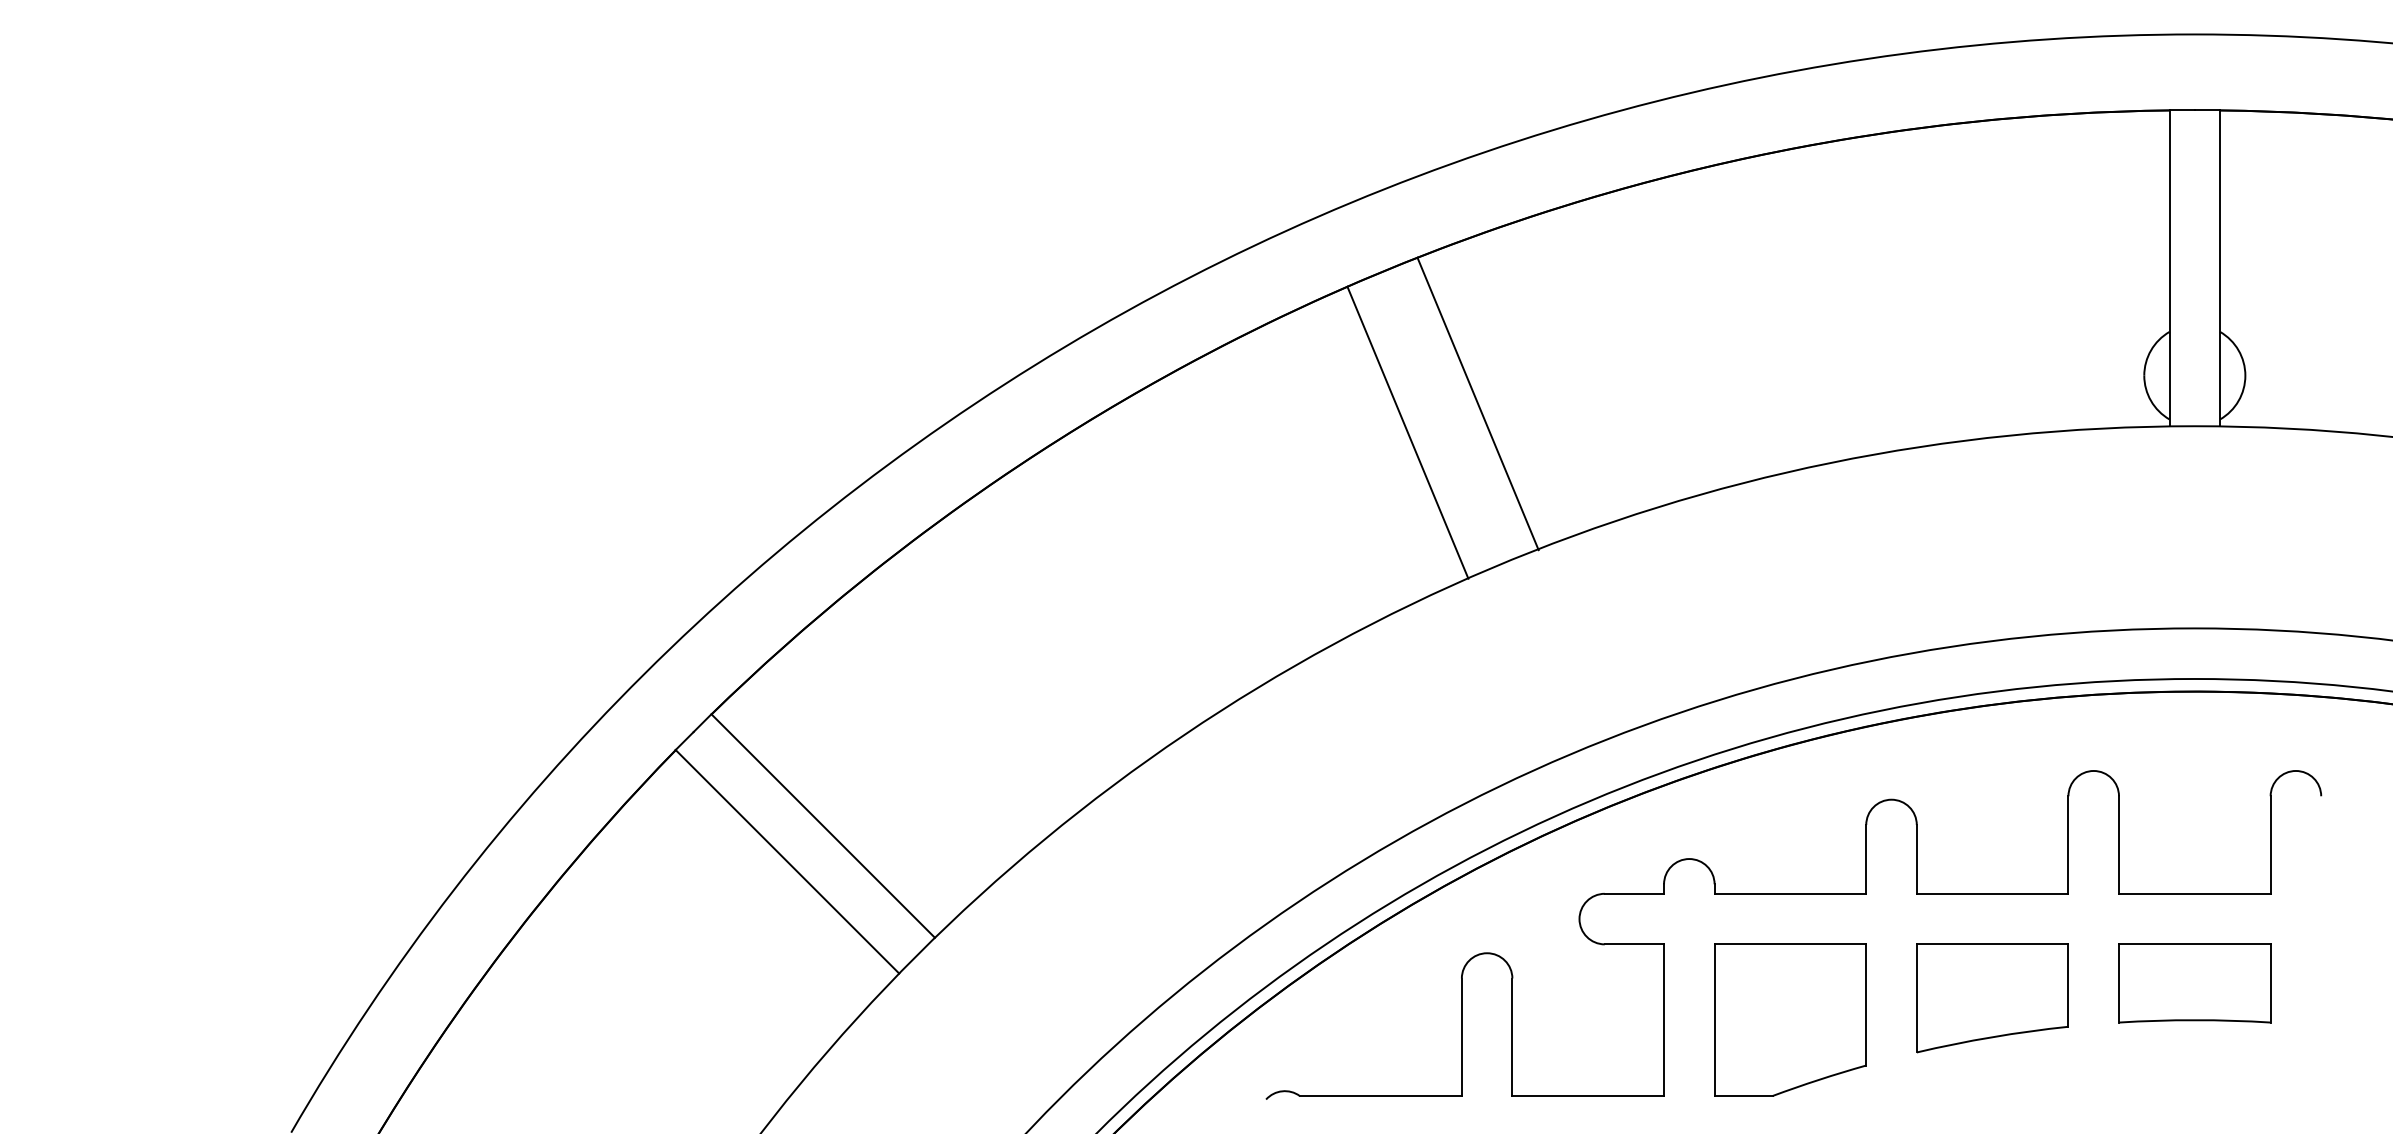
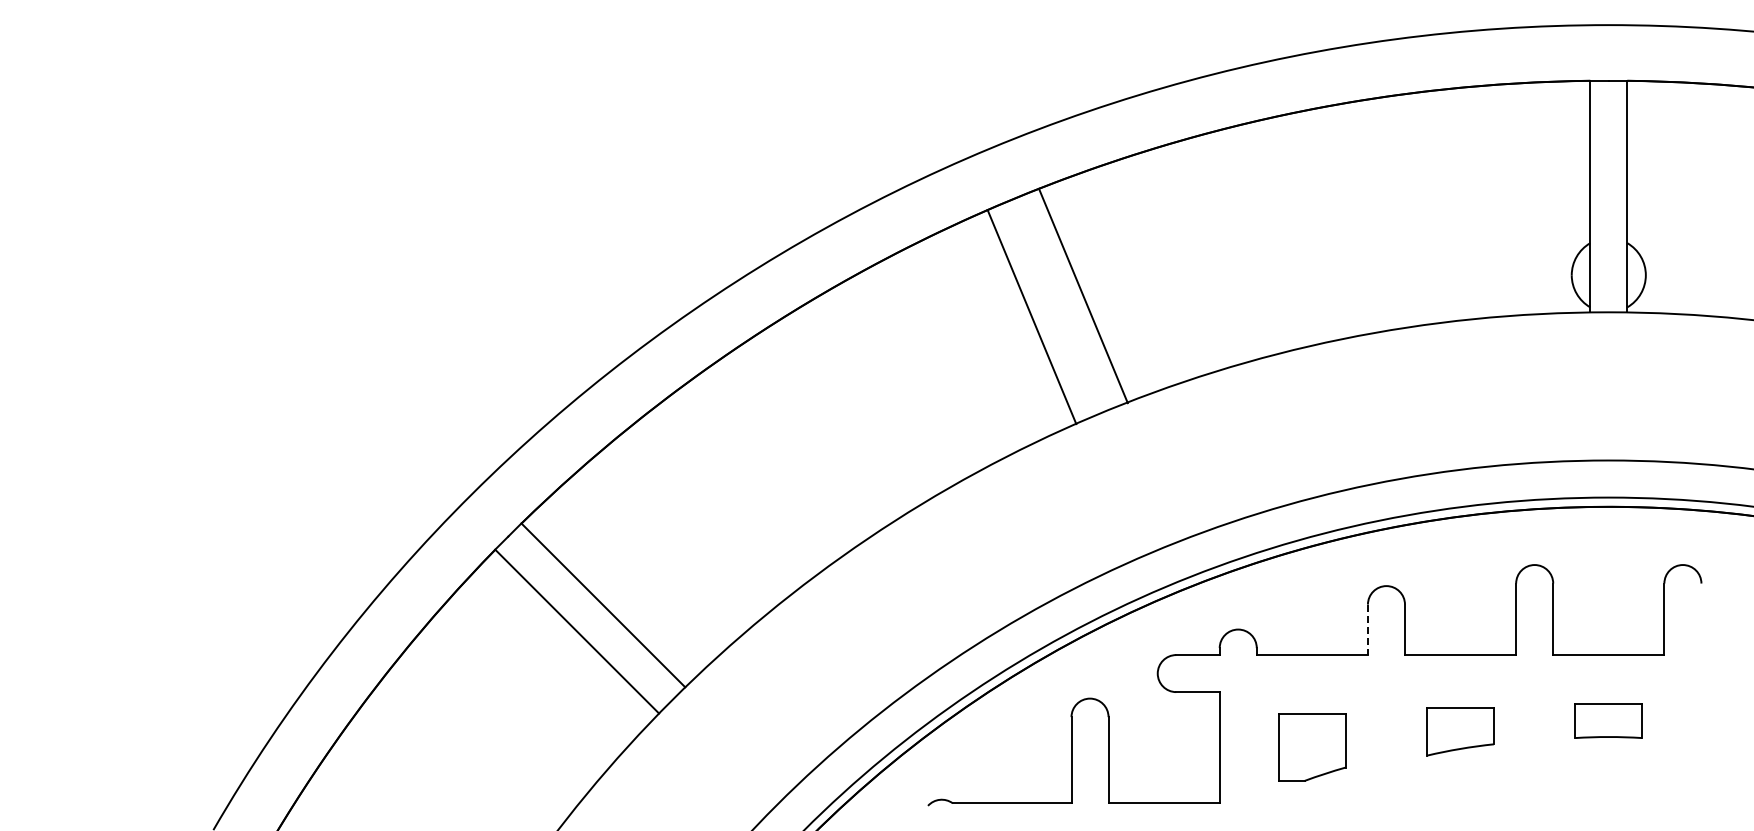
line: (1865, 860) -> (1367, 630), solid -> dashed
part: (2194, 983) -> (1608, 720), size x0.6
part: (1992, 998) -> (1460, 731), size x0.6
part: (1790, 1019) -> (1312, 747), size x0.6

